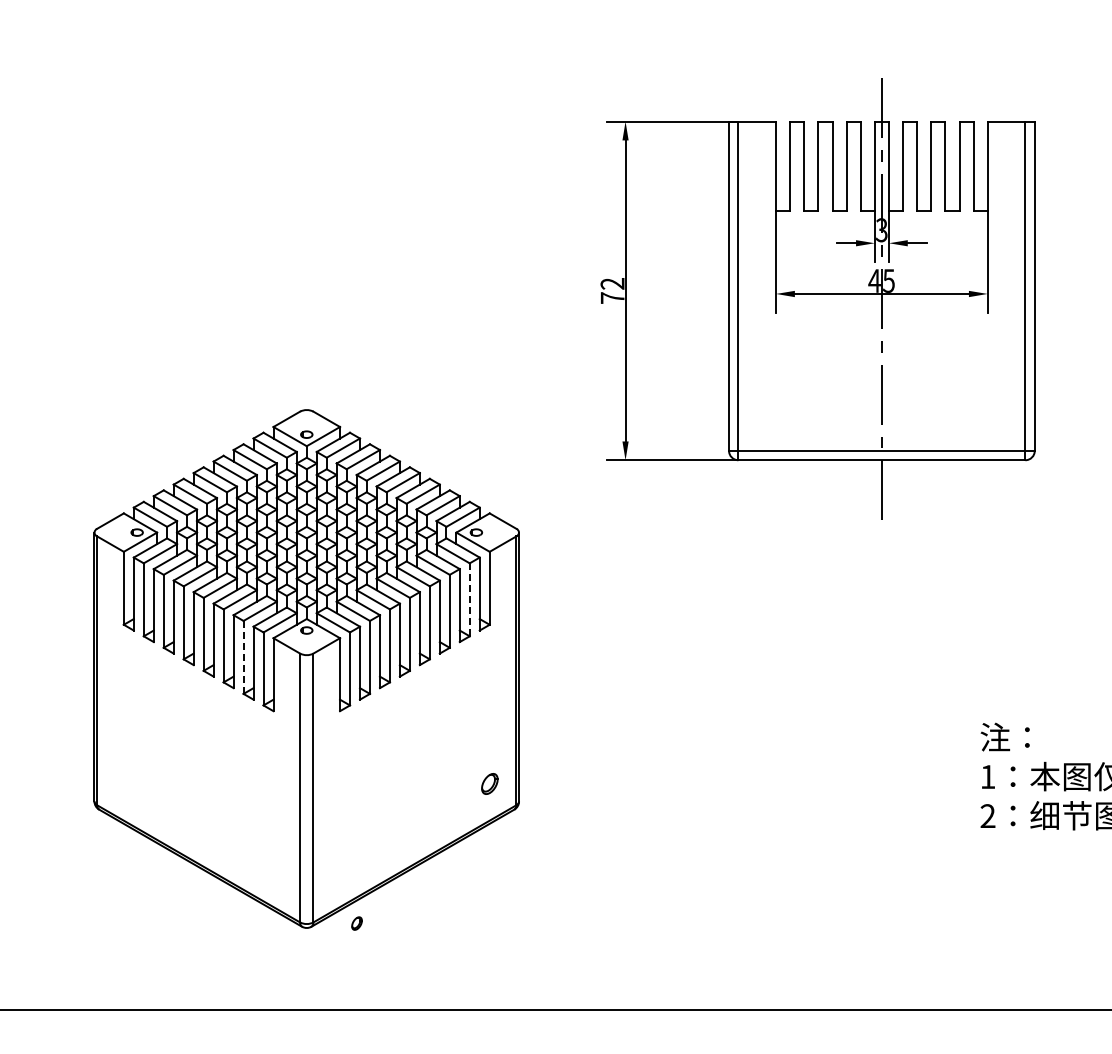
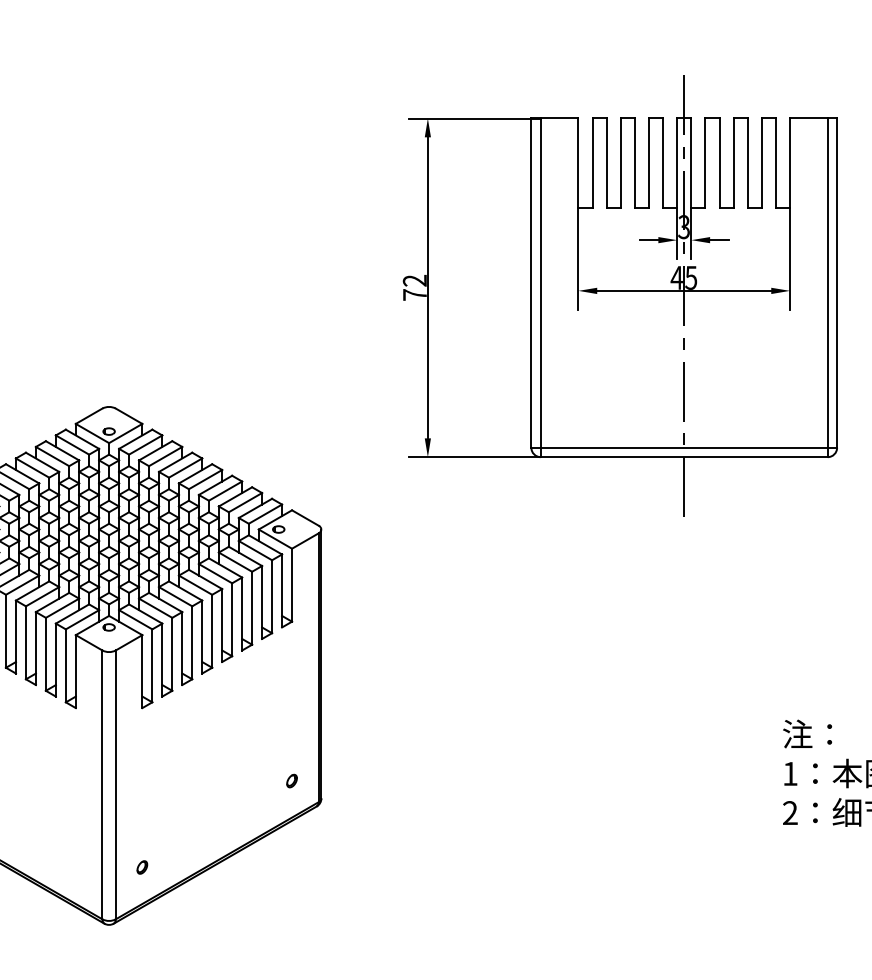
line: (469, 599) -> (271, 596), dashed -> solid
line: (243, 656) -> (45, 653), dashed -> solid
part: (489, 784) -> (291, 781), size x0.62
part: (356, 923) -> (141, 867), moved

